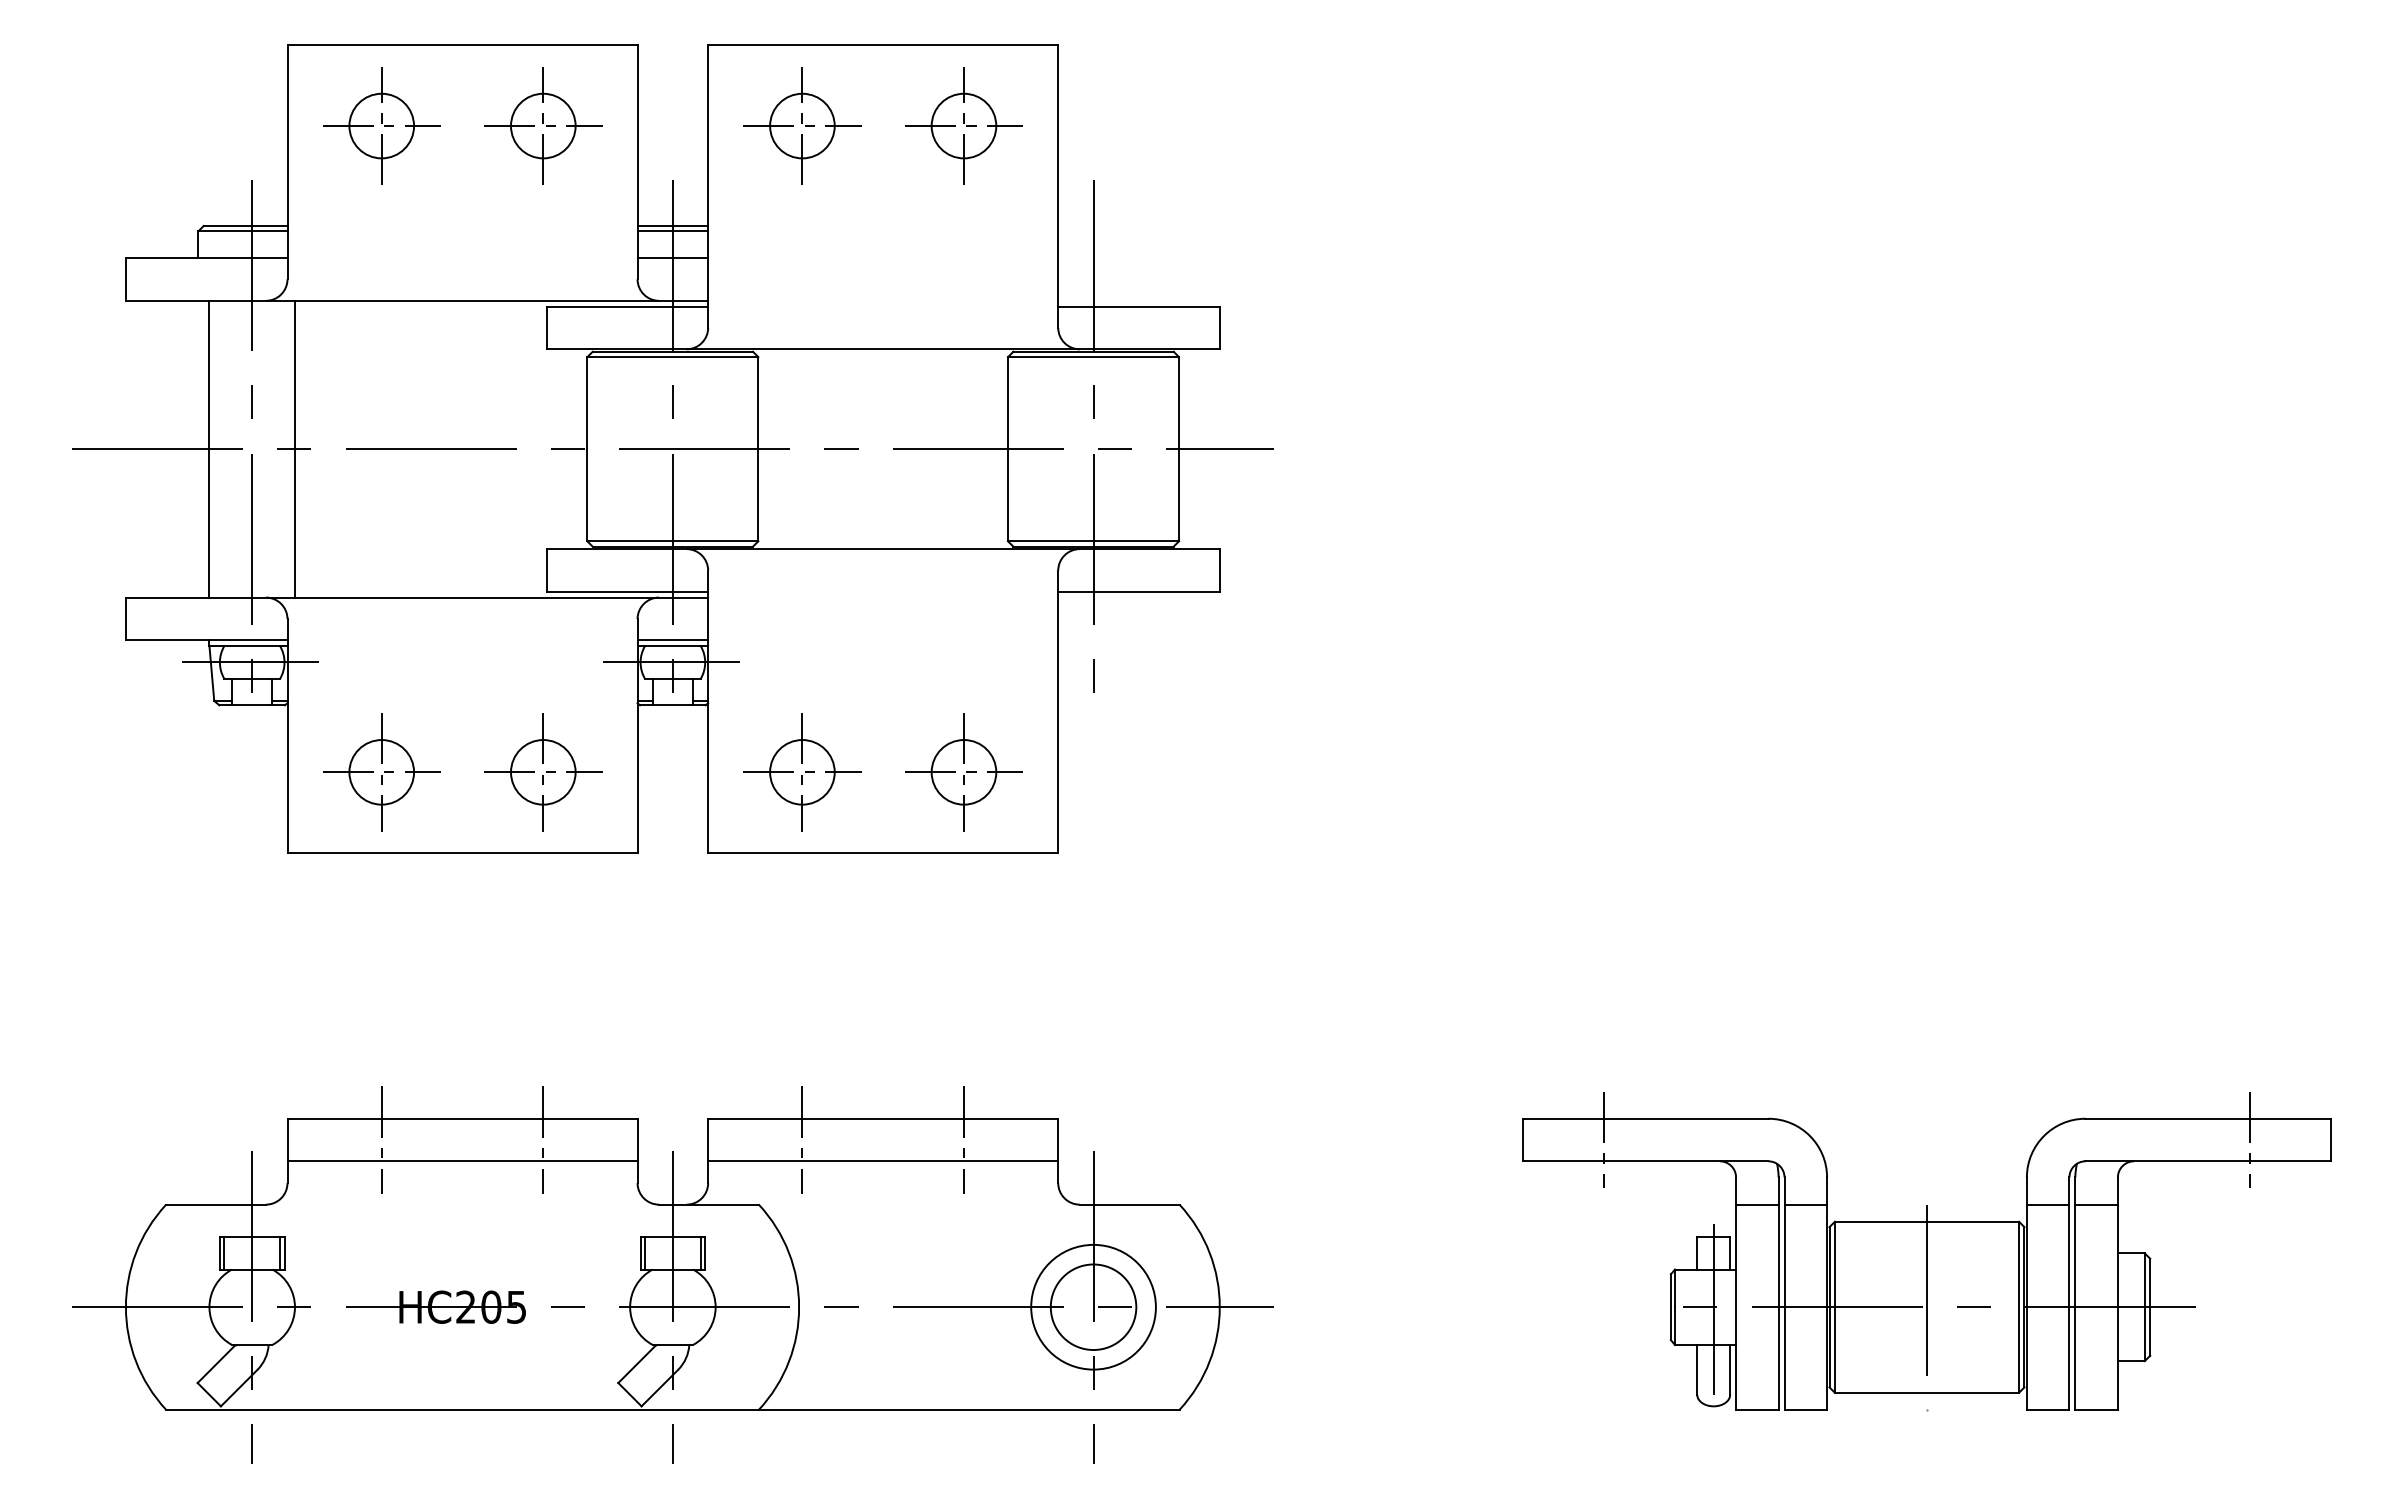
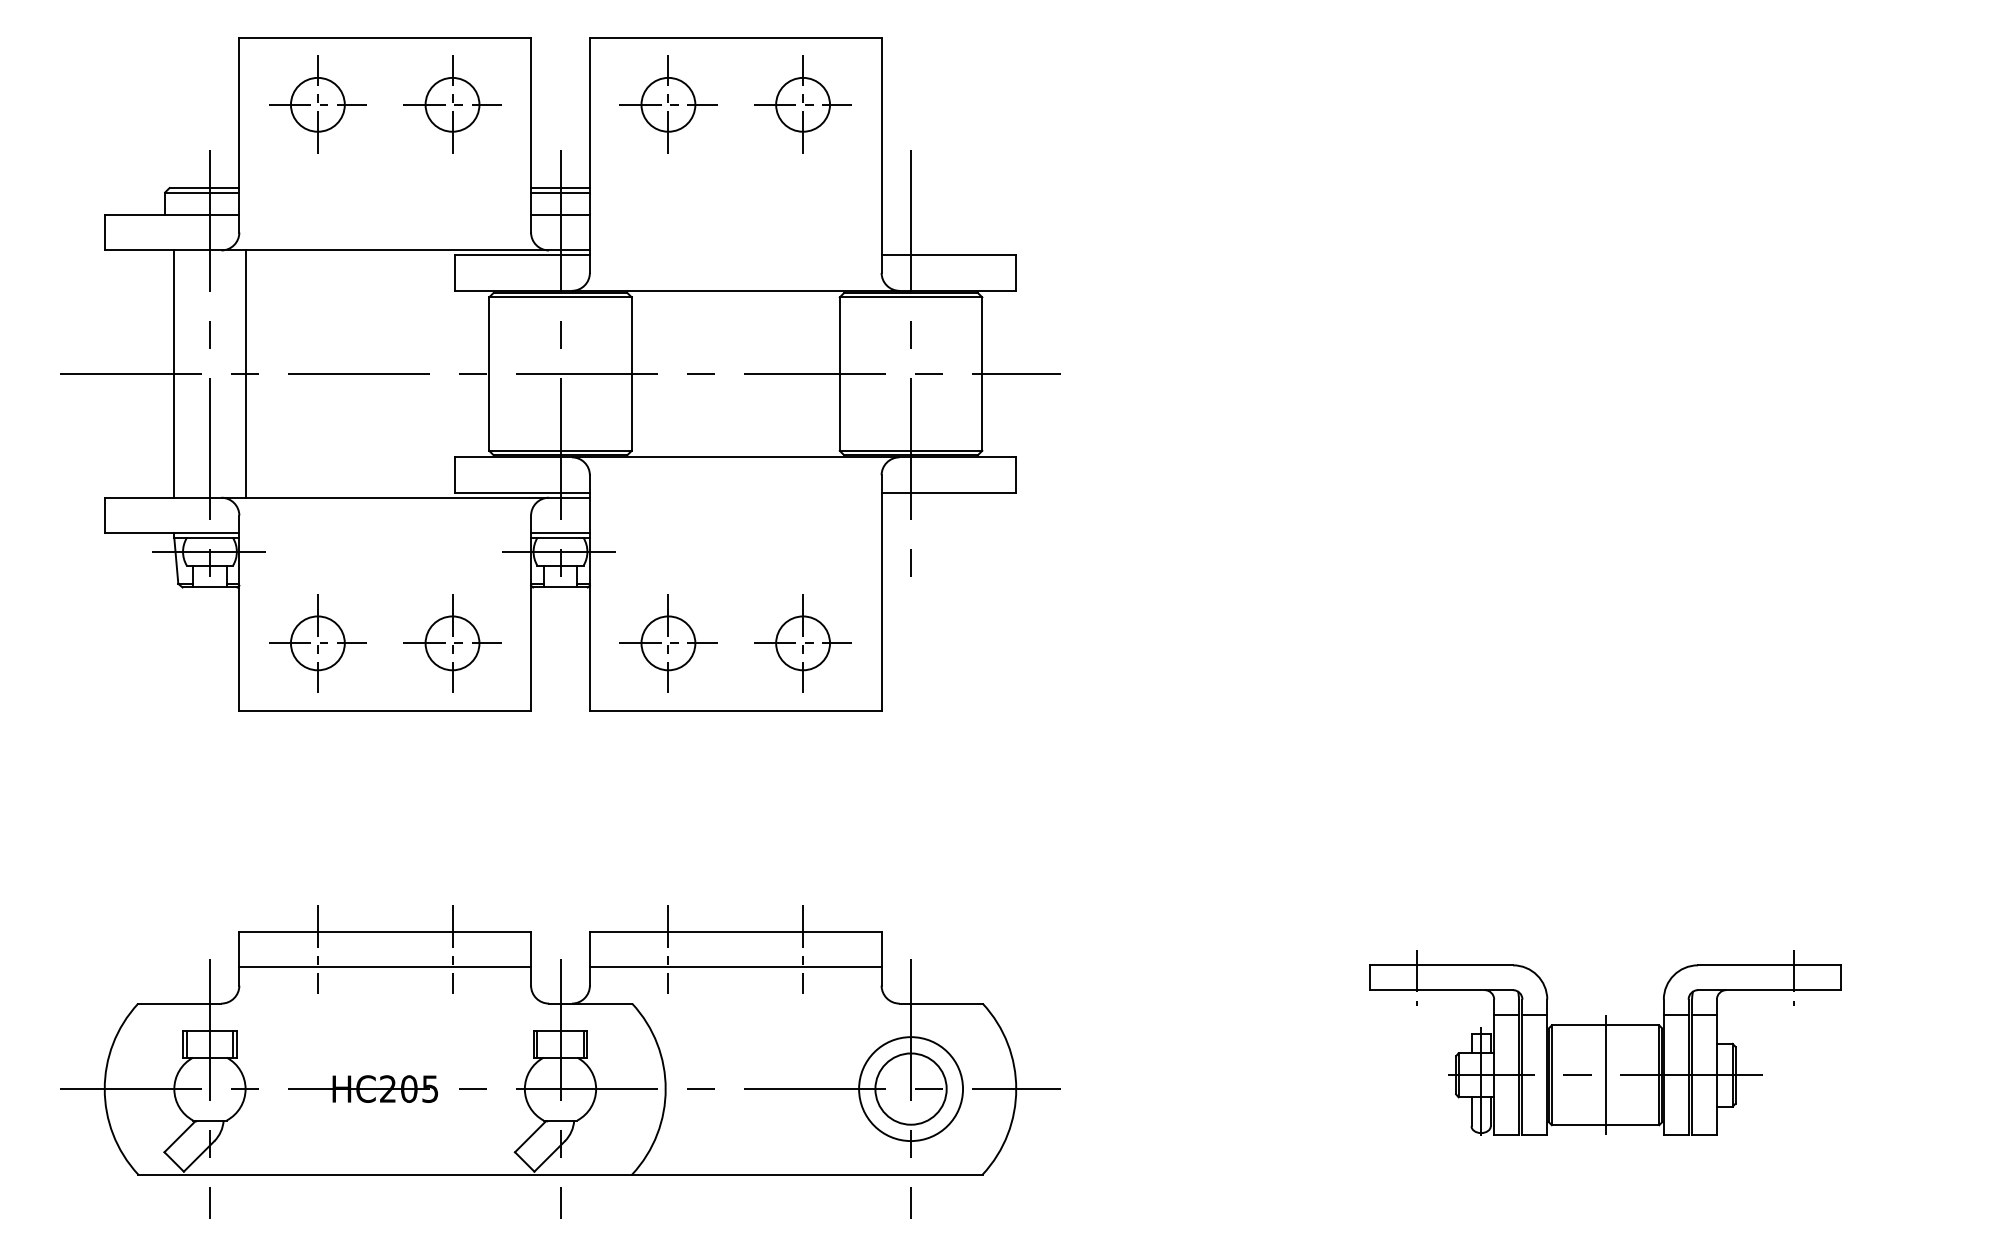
part: (1926, 1251) -> (1605, 1042), size x0.7

